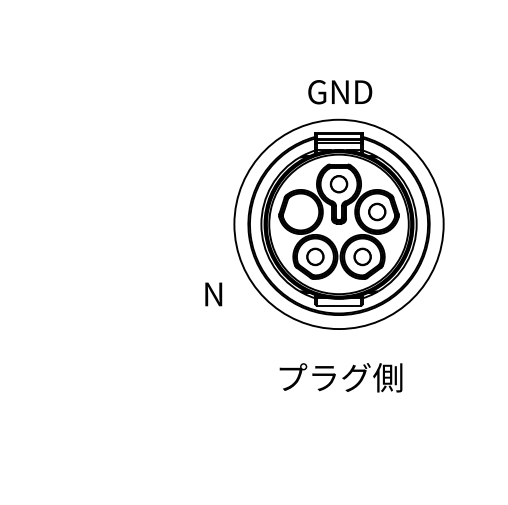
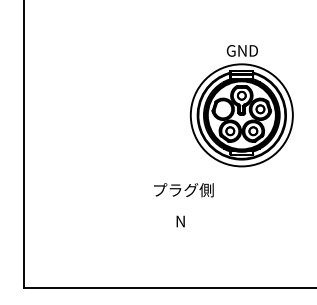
text: (213, 294) -> (180, 221), moved
text: (340, 378) -> (183, 190), moved

